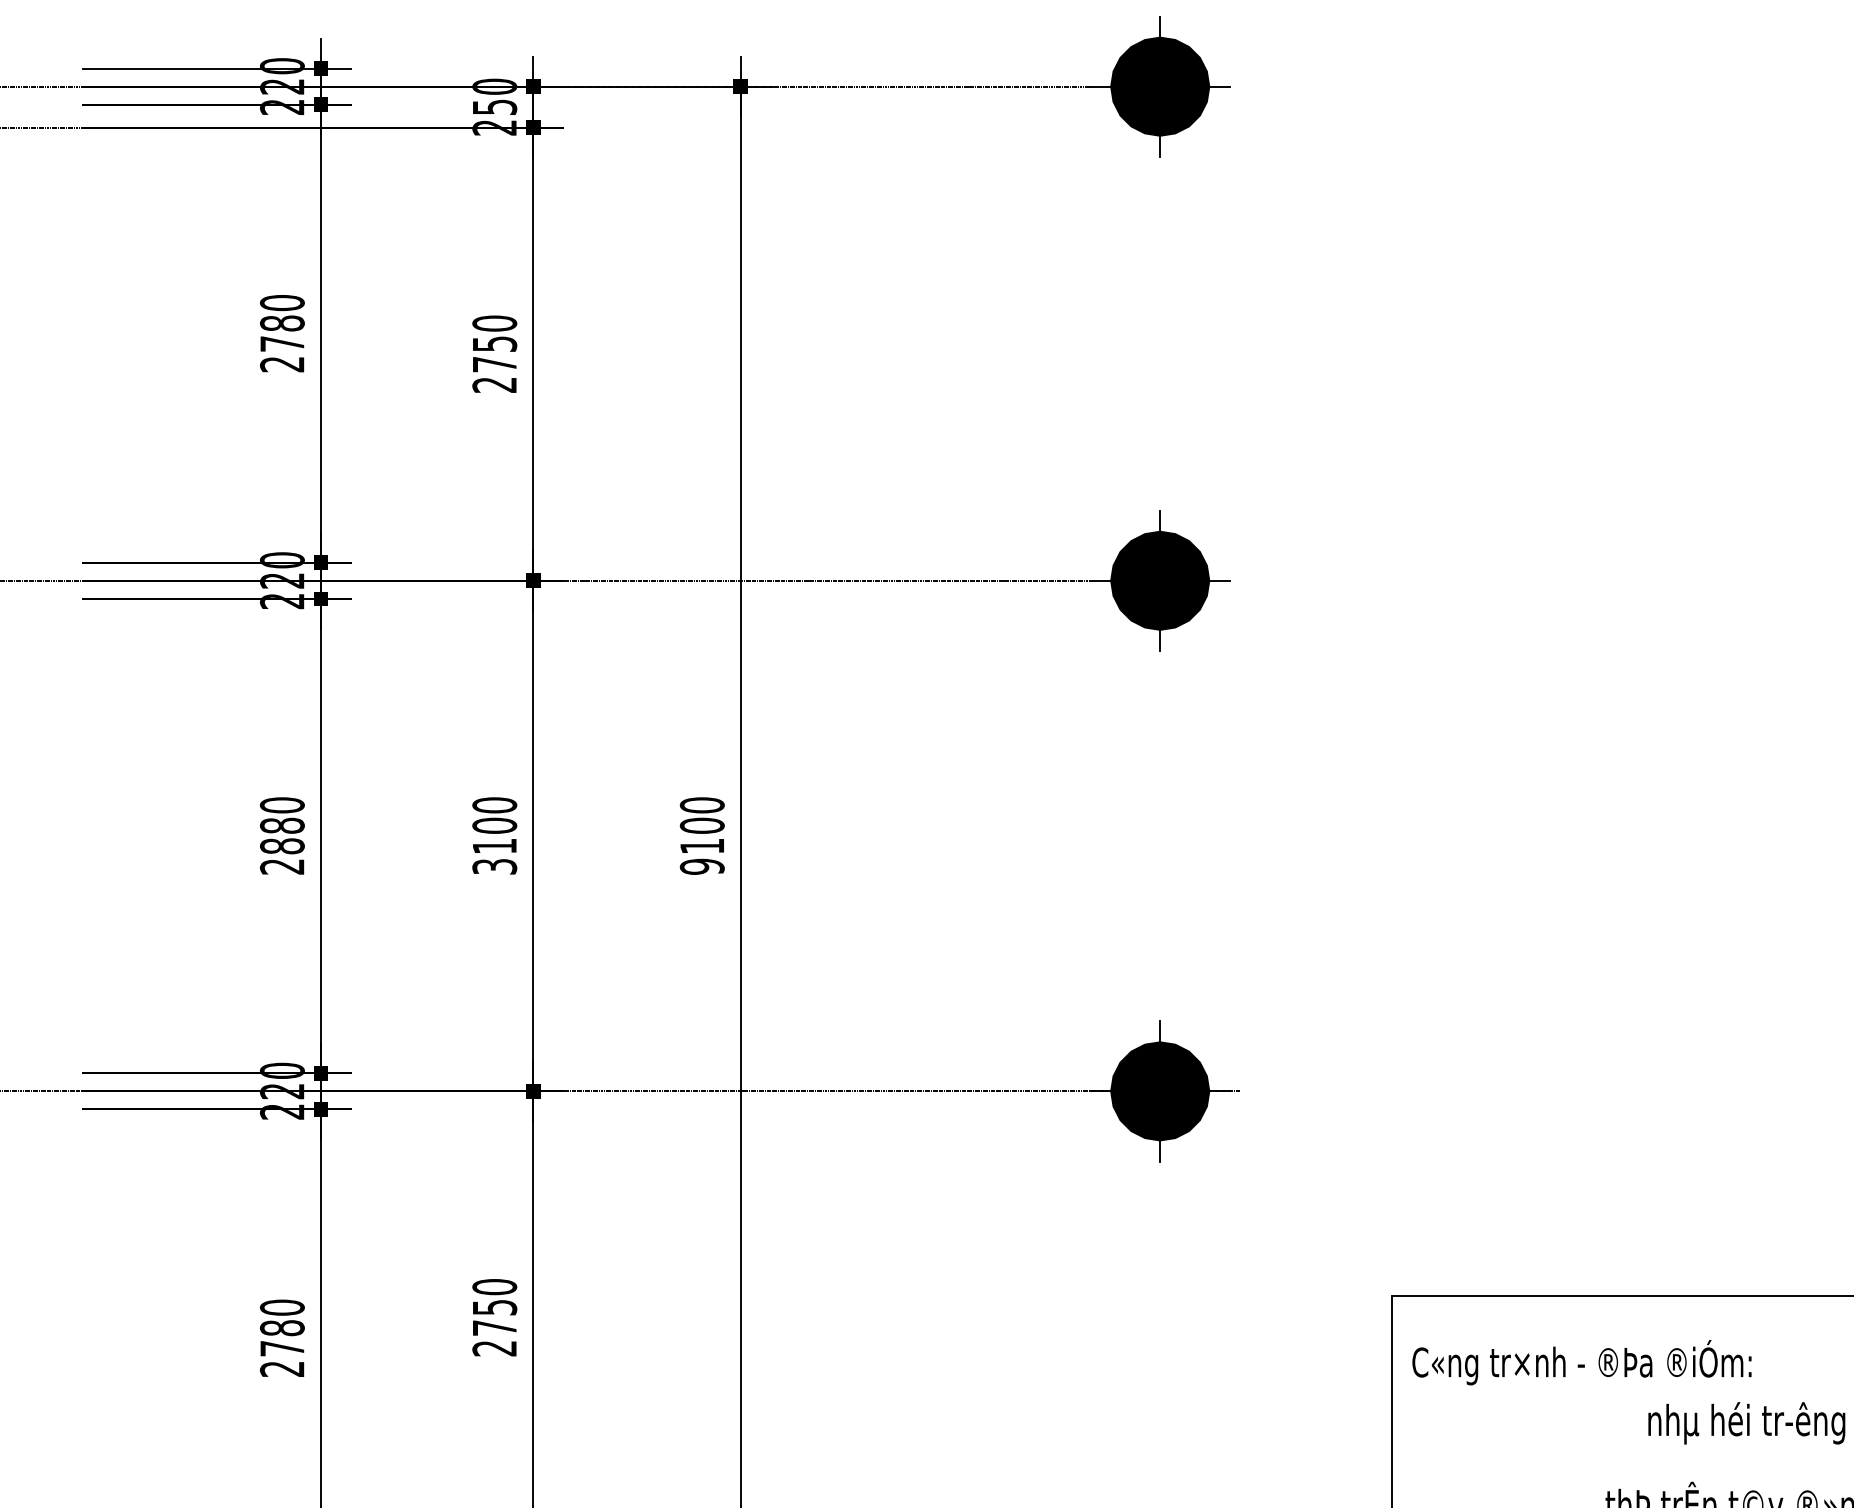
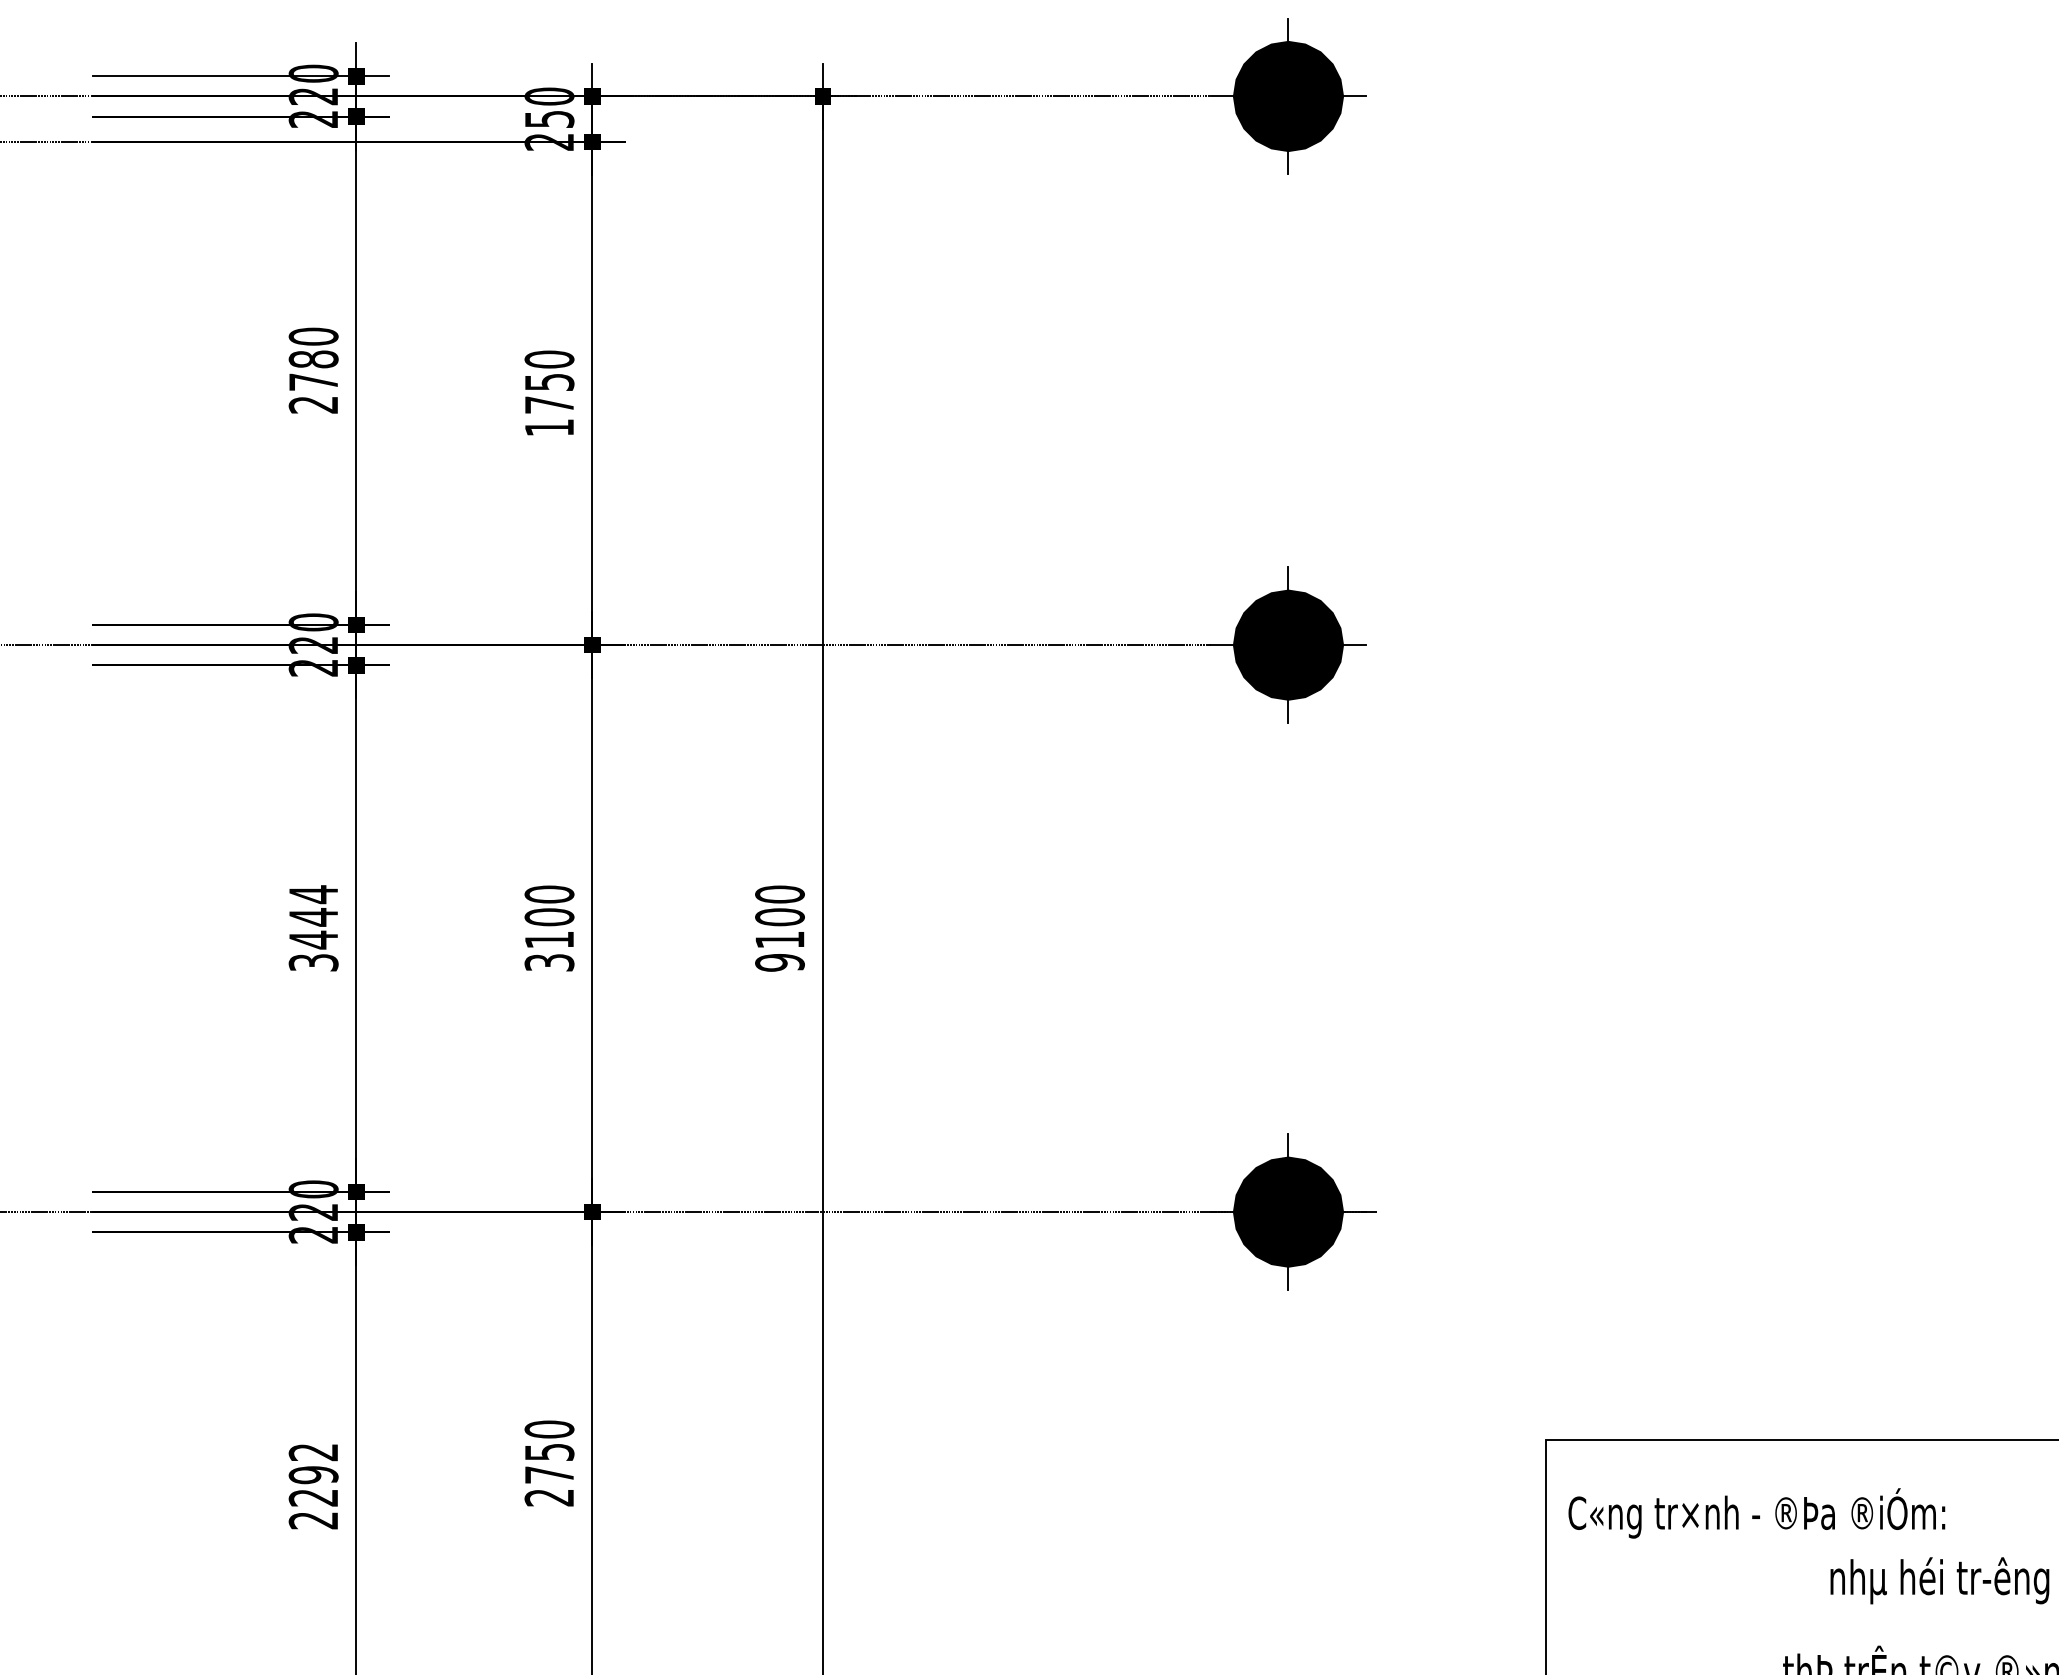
text: (493, 384) -> (548, 427), 2750 -> 1750
text: (282, 835) -> (313, 928), 2880 -> 3444
text: (282, 1327) -> (313, 1474), 2780 -> 2292

